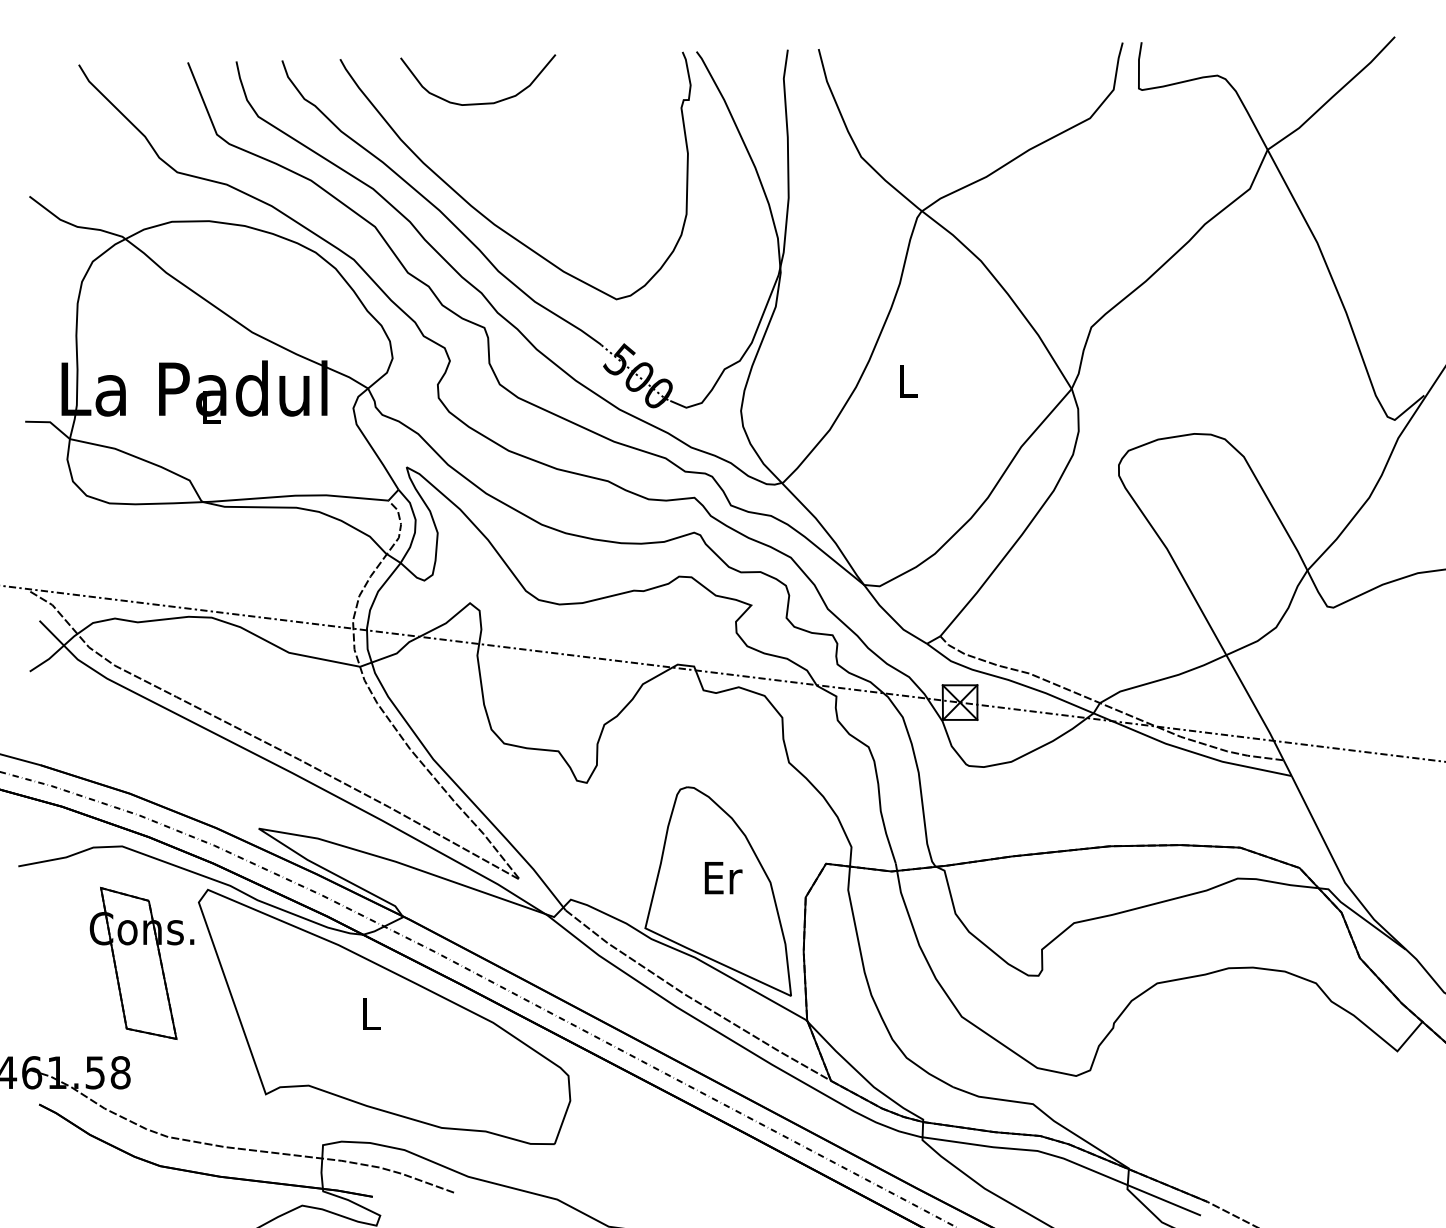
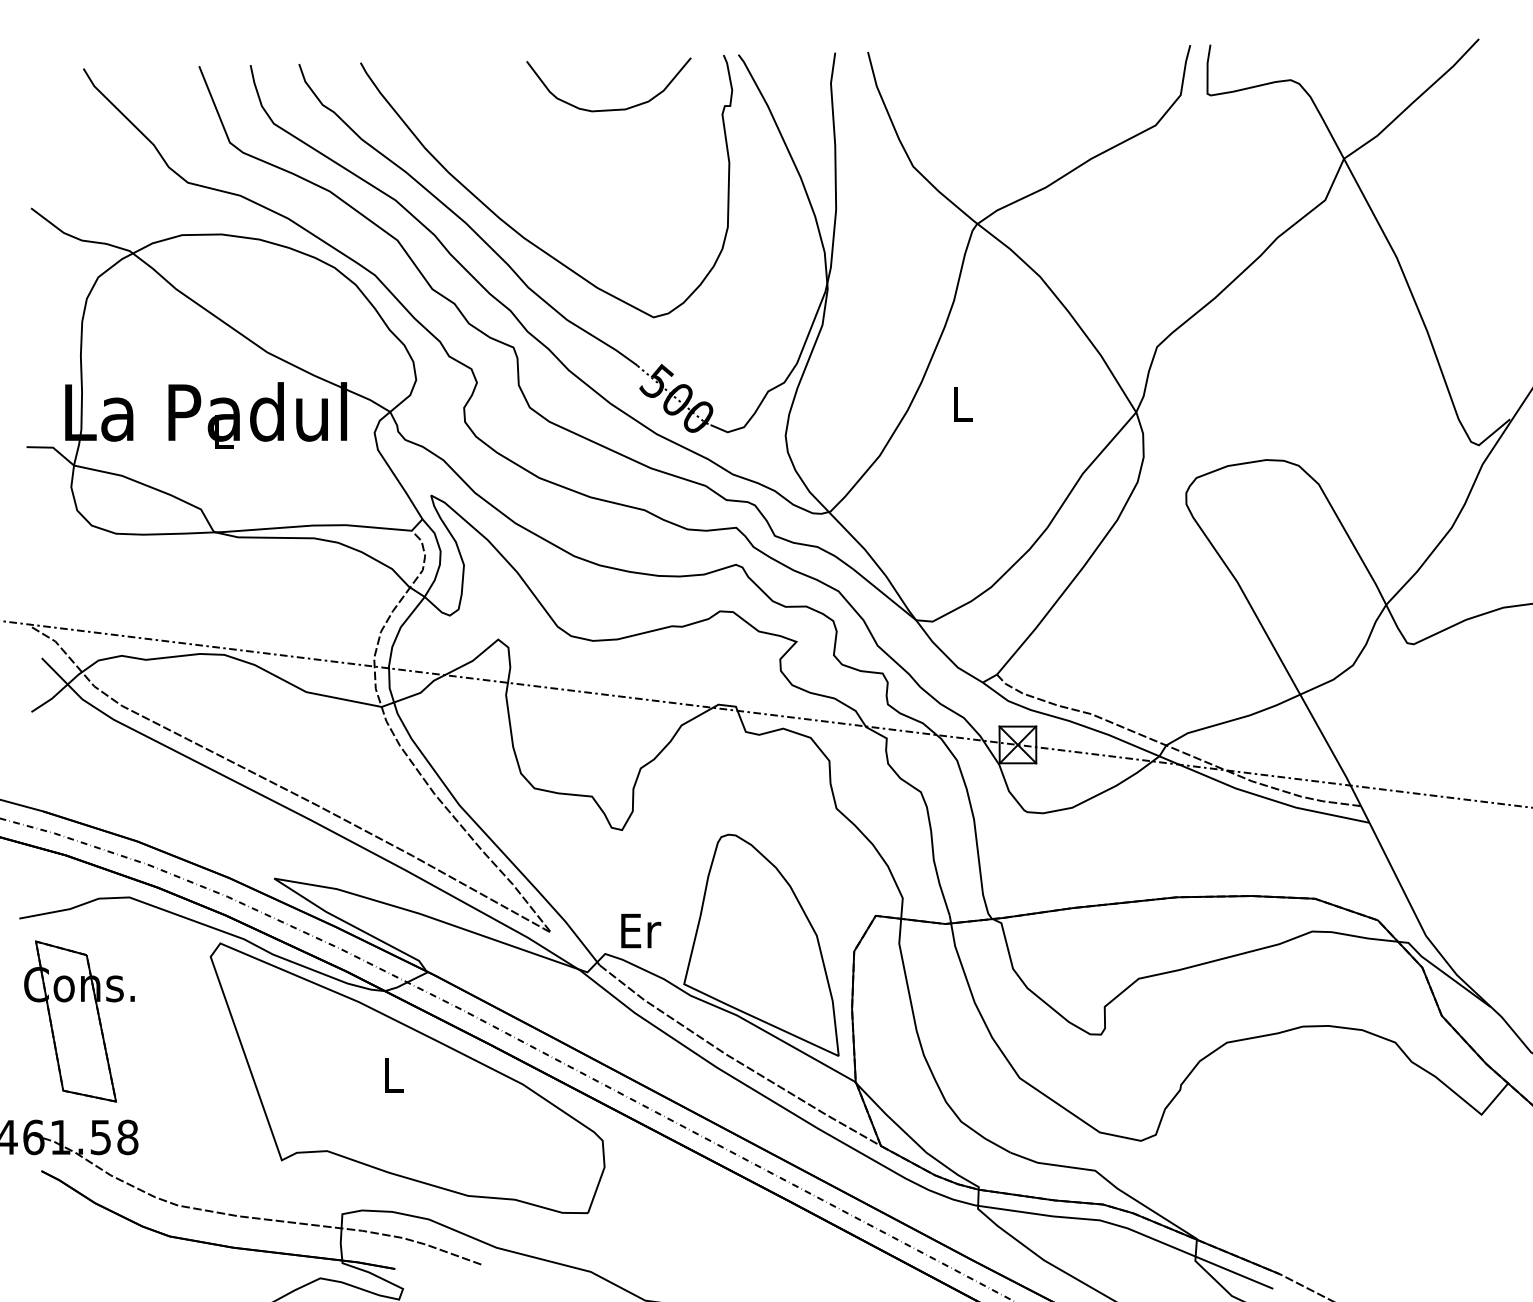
curve: (477, 103) -> (608, 109), moved
text: (723, 878) -> (641, 931), moved
part: (142, 963) -> (79, 1021), moved

